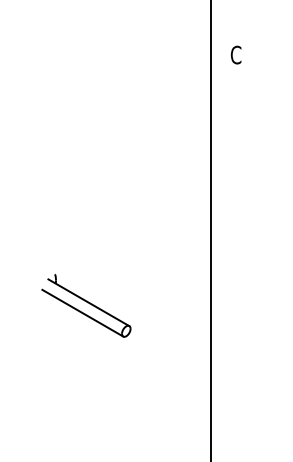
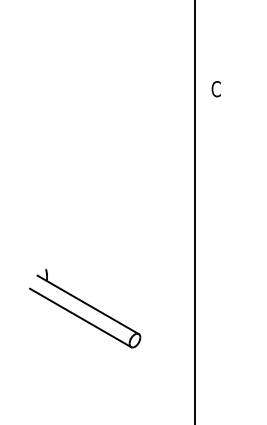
part: (86, 305) -> (85, 308), size x1.43

